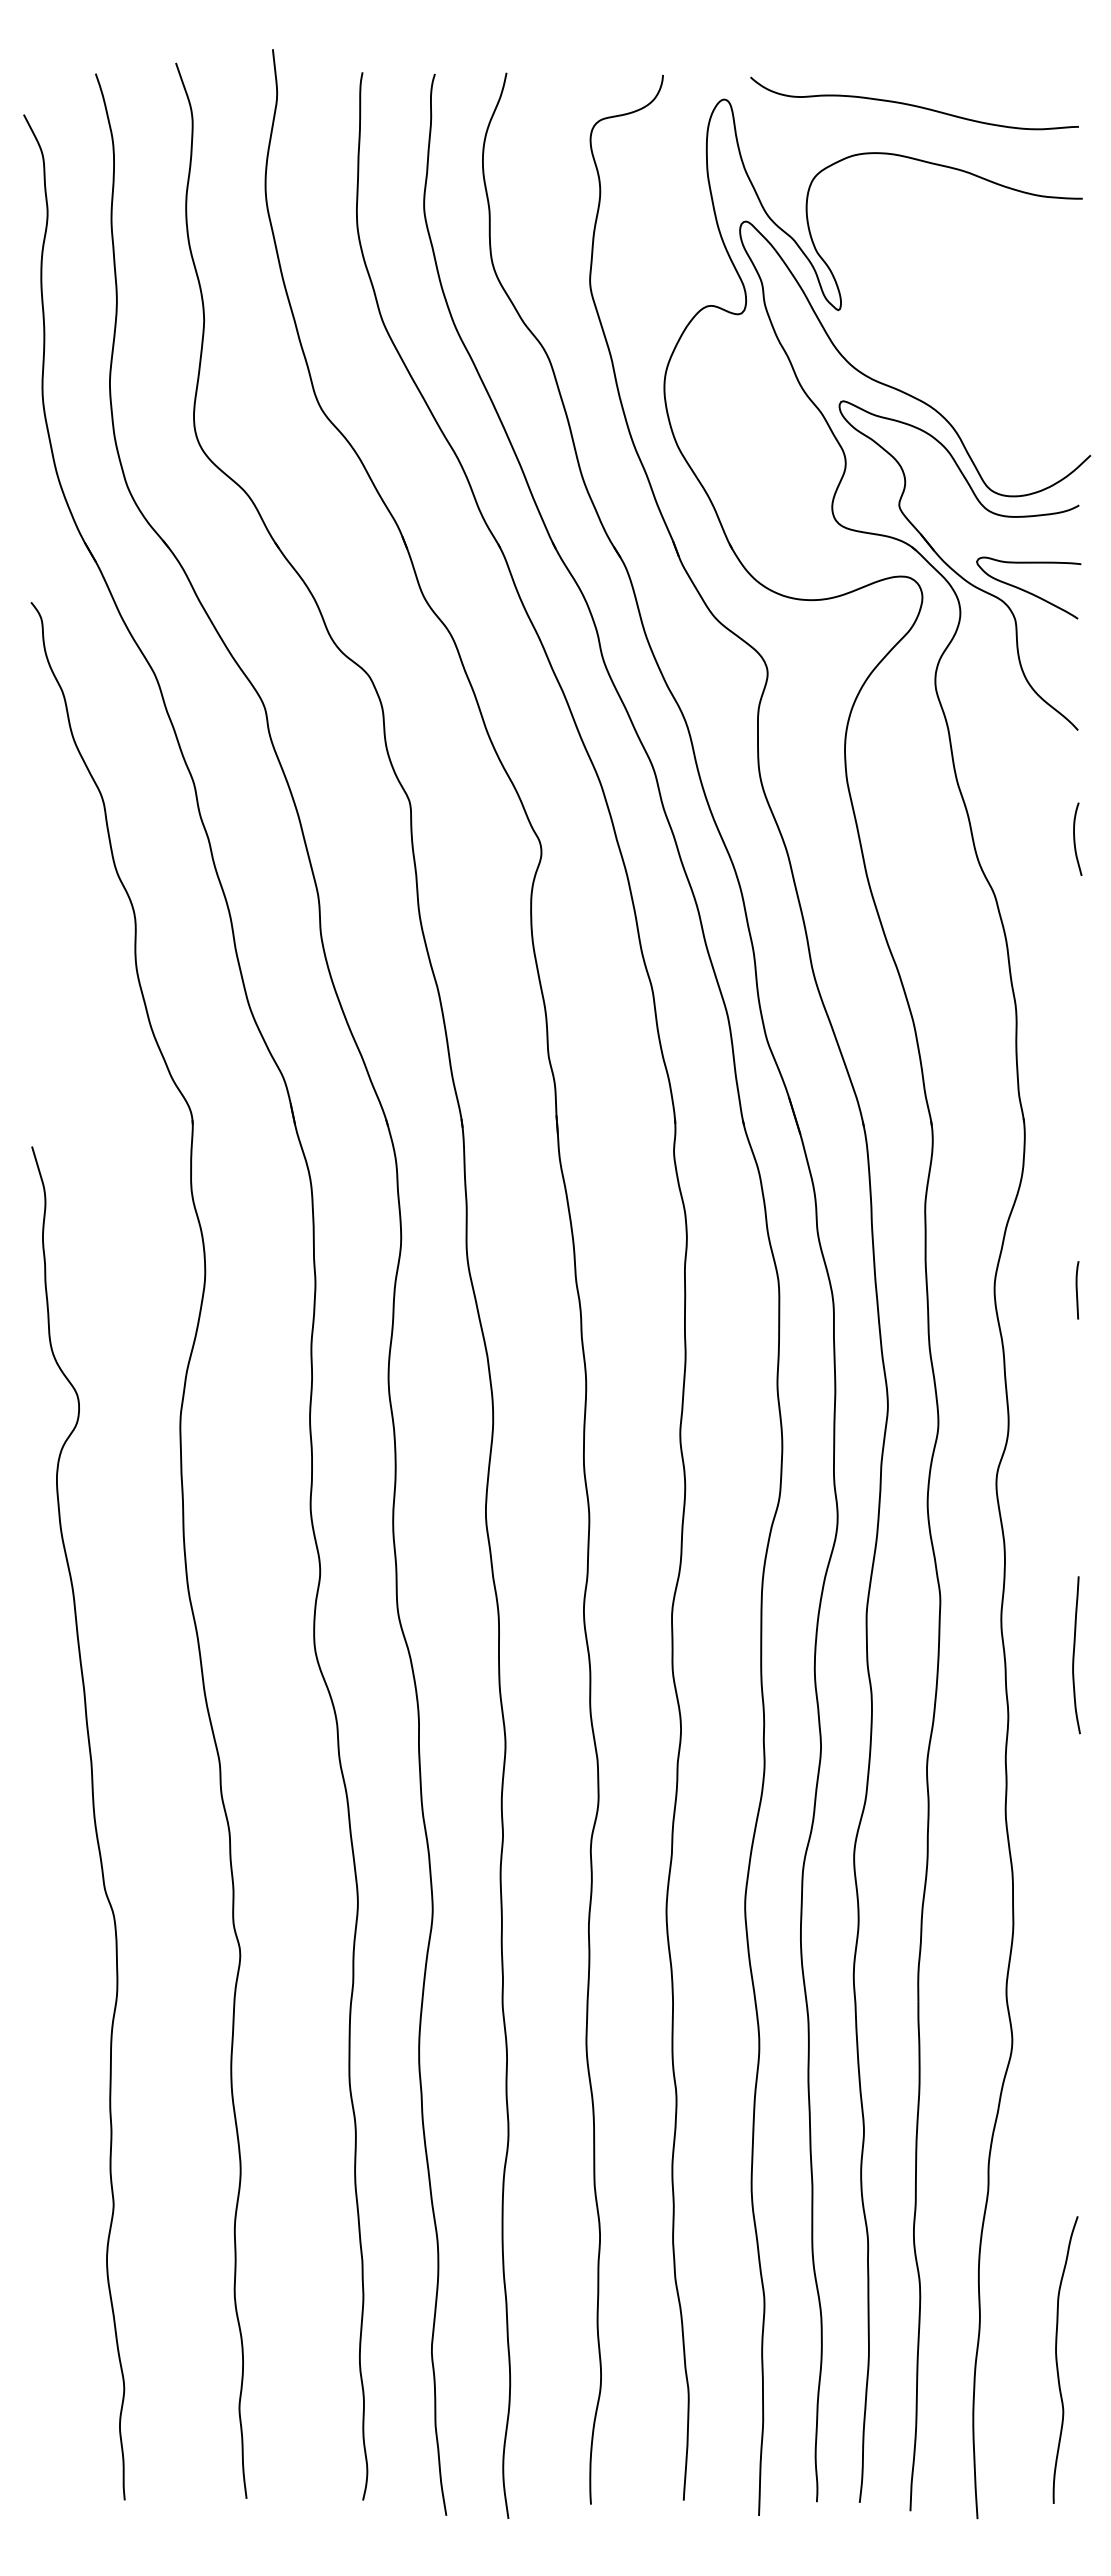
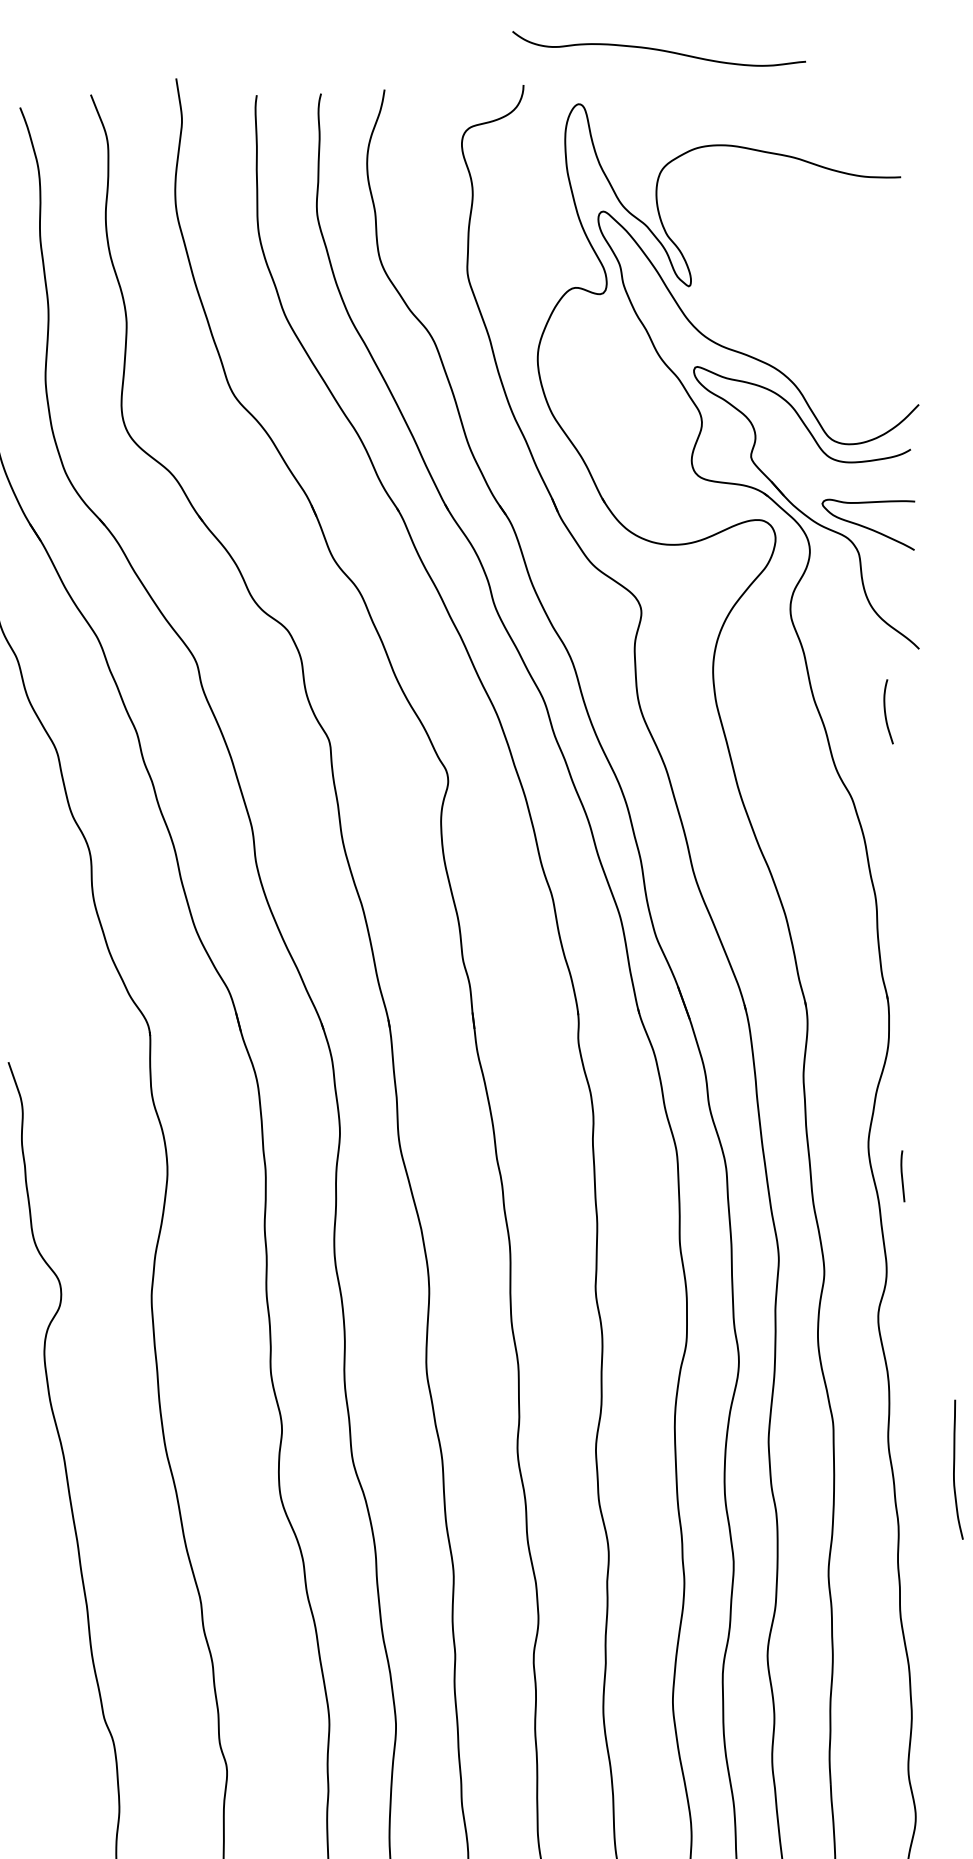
curve: (913, 104) -> (658, 48), moved
curve: (1075, 838) -> (886, 711), moved
curve: (1077, 1290) -> (902, 1176), moved

